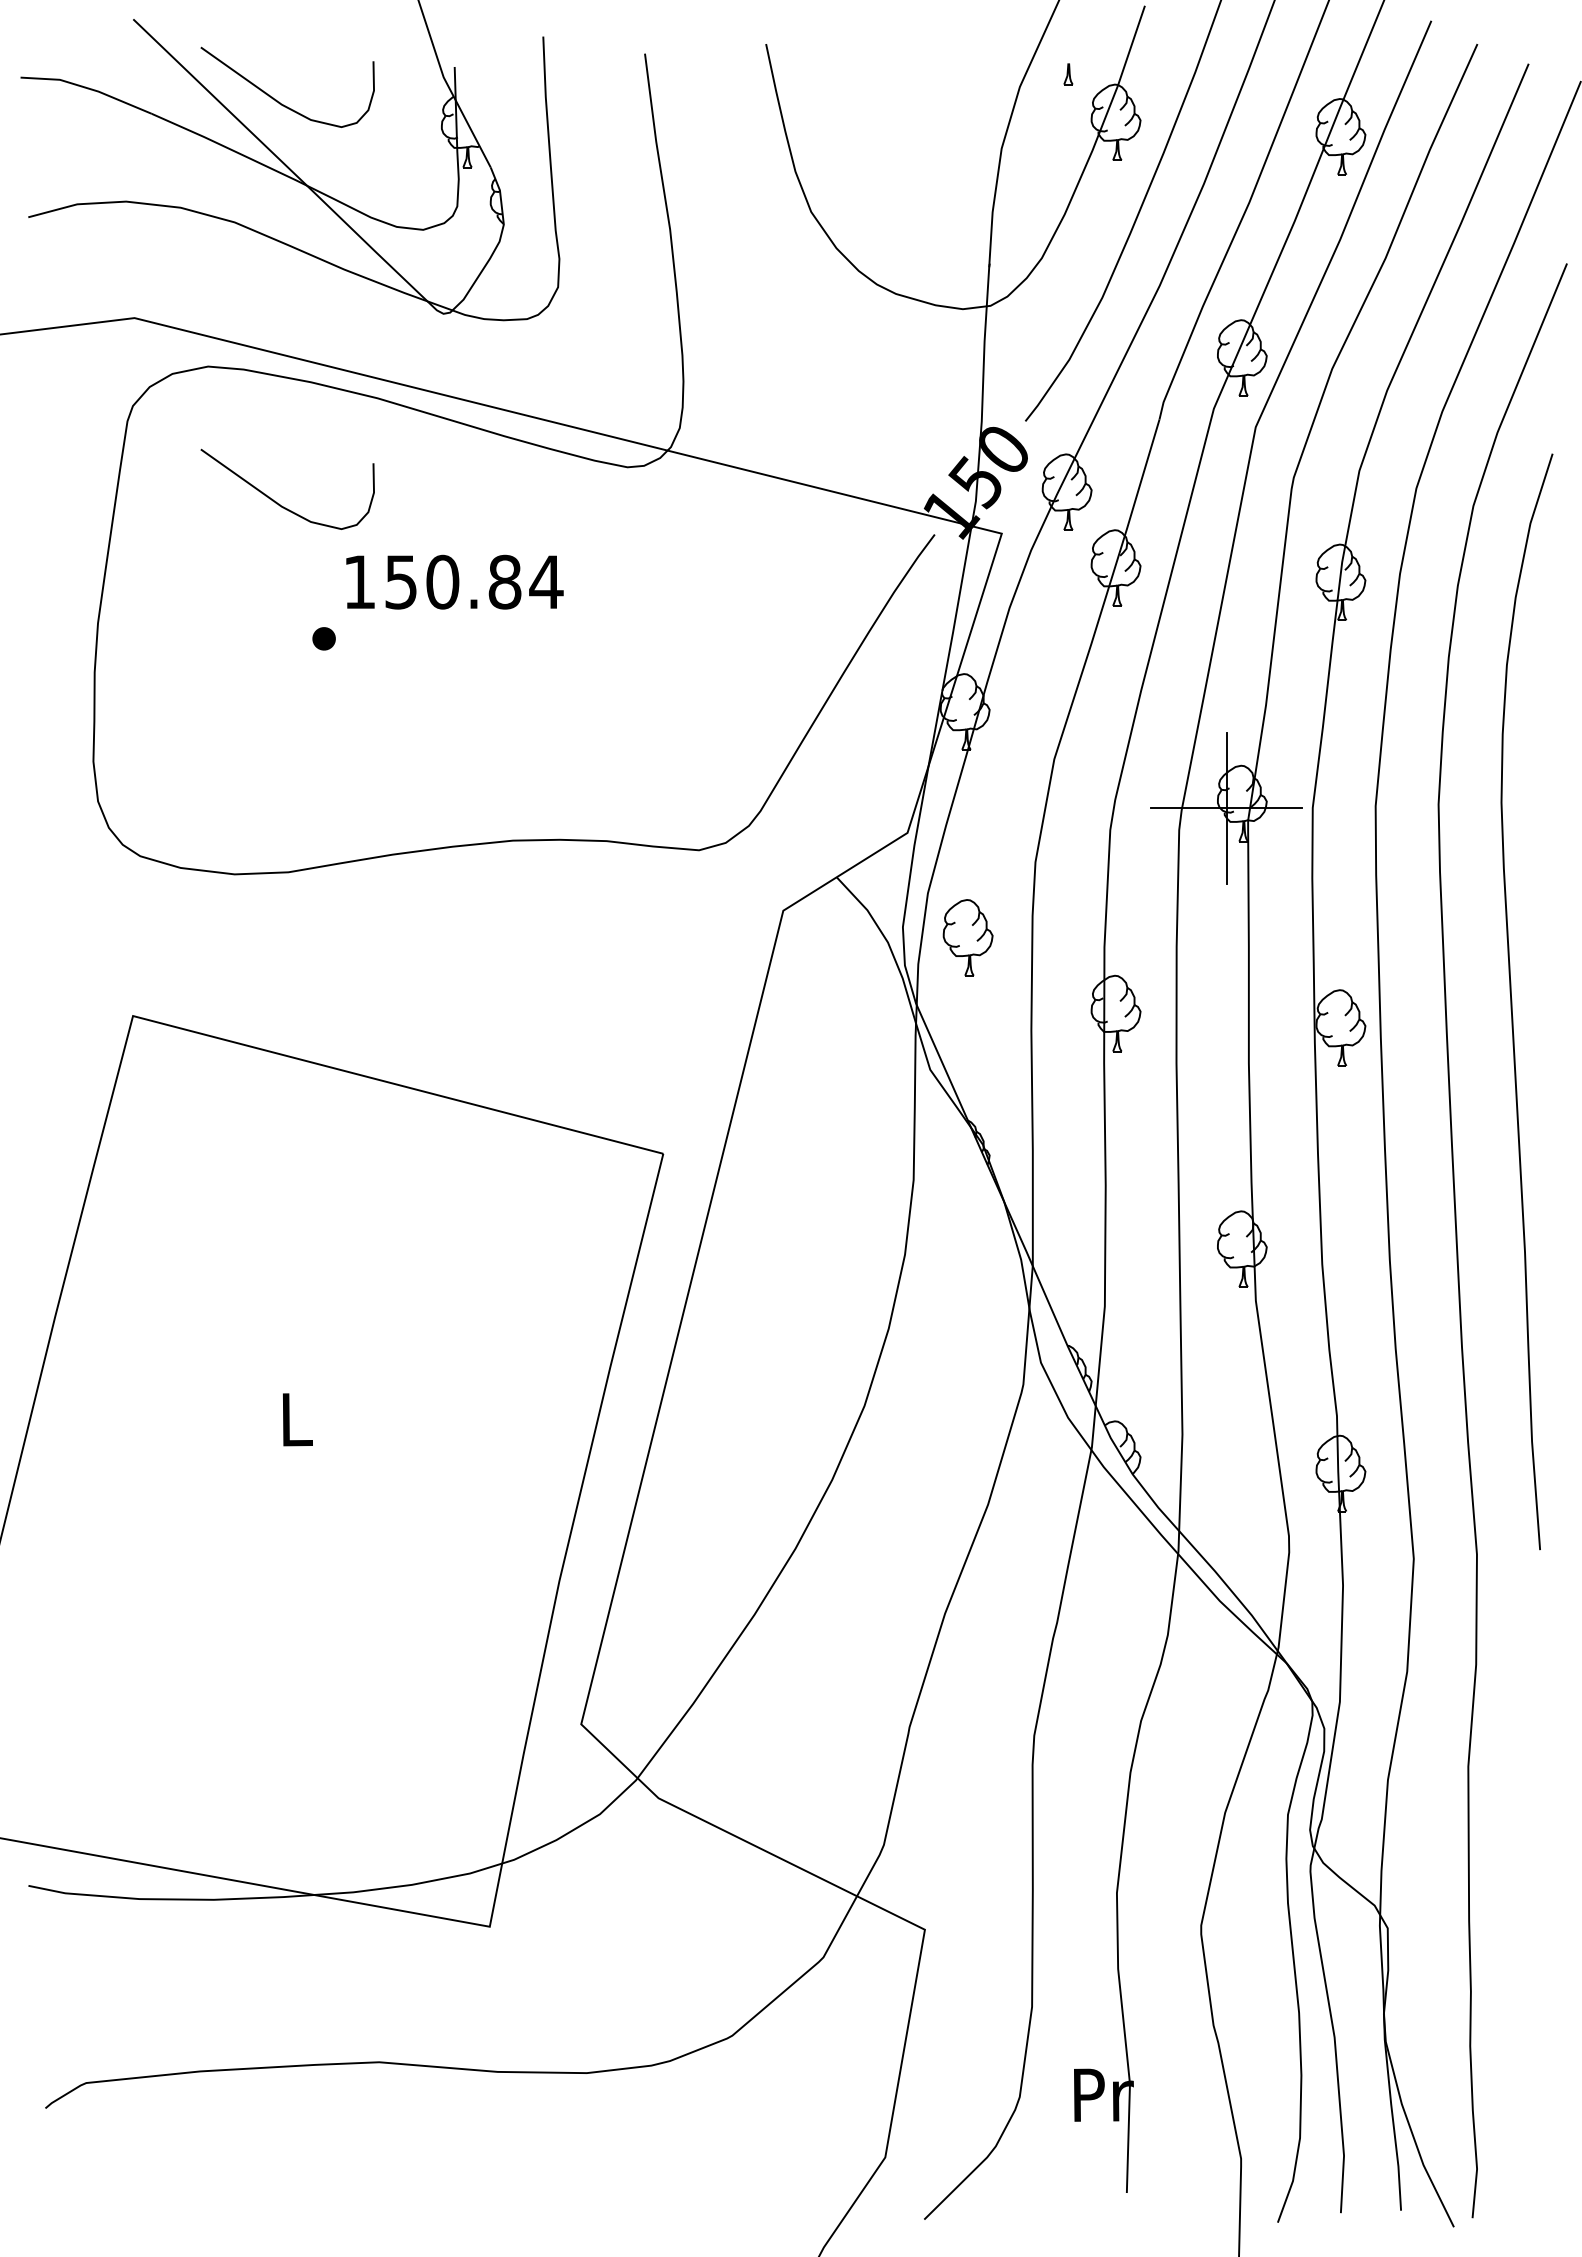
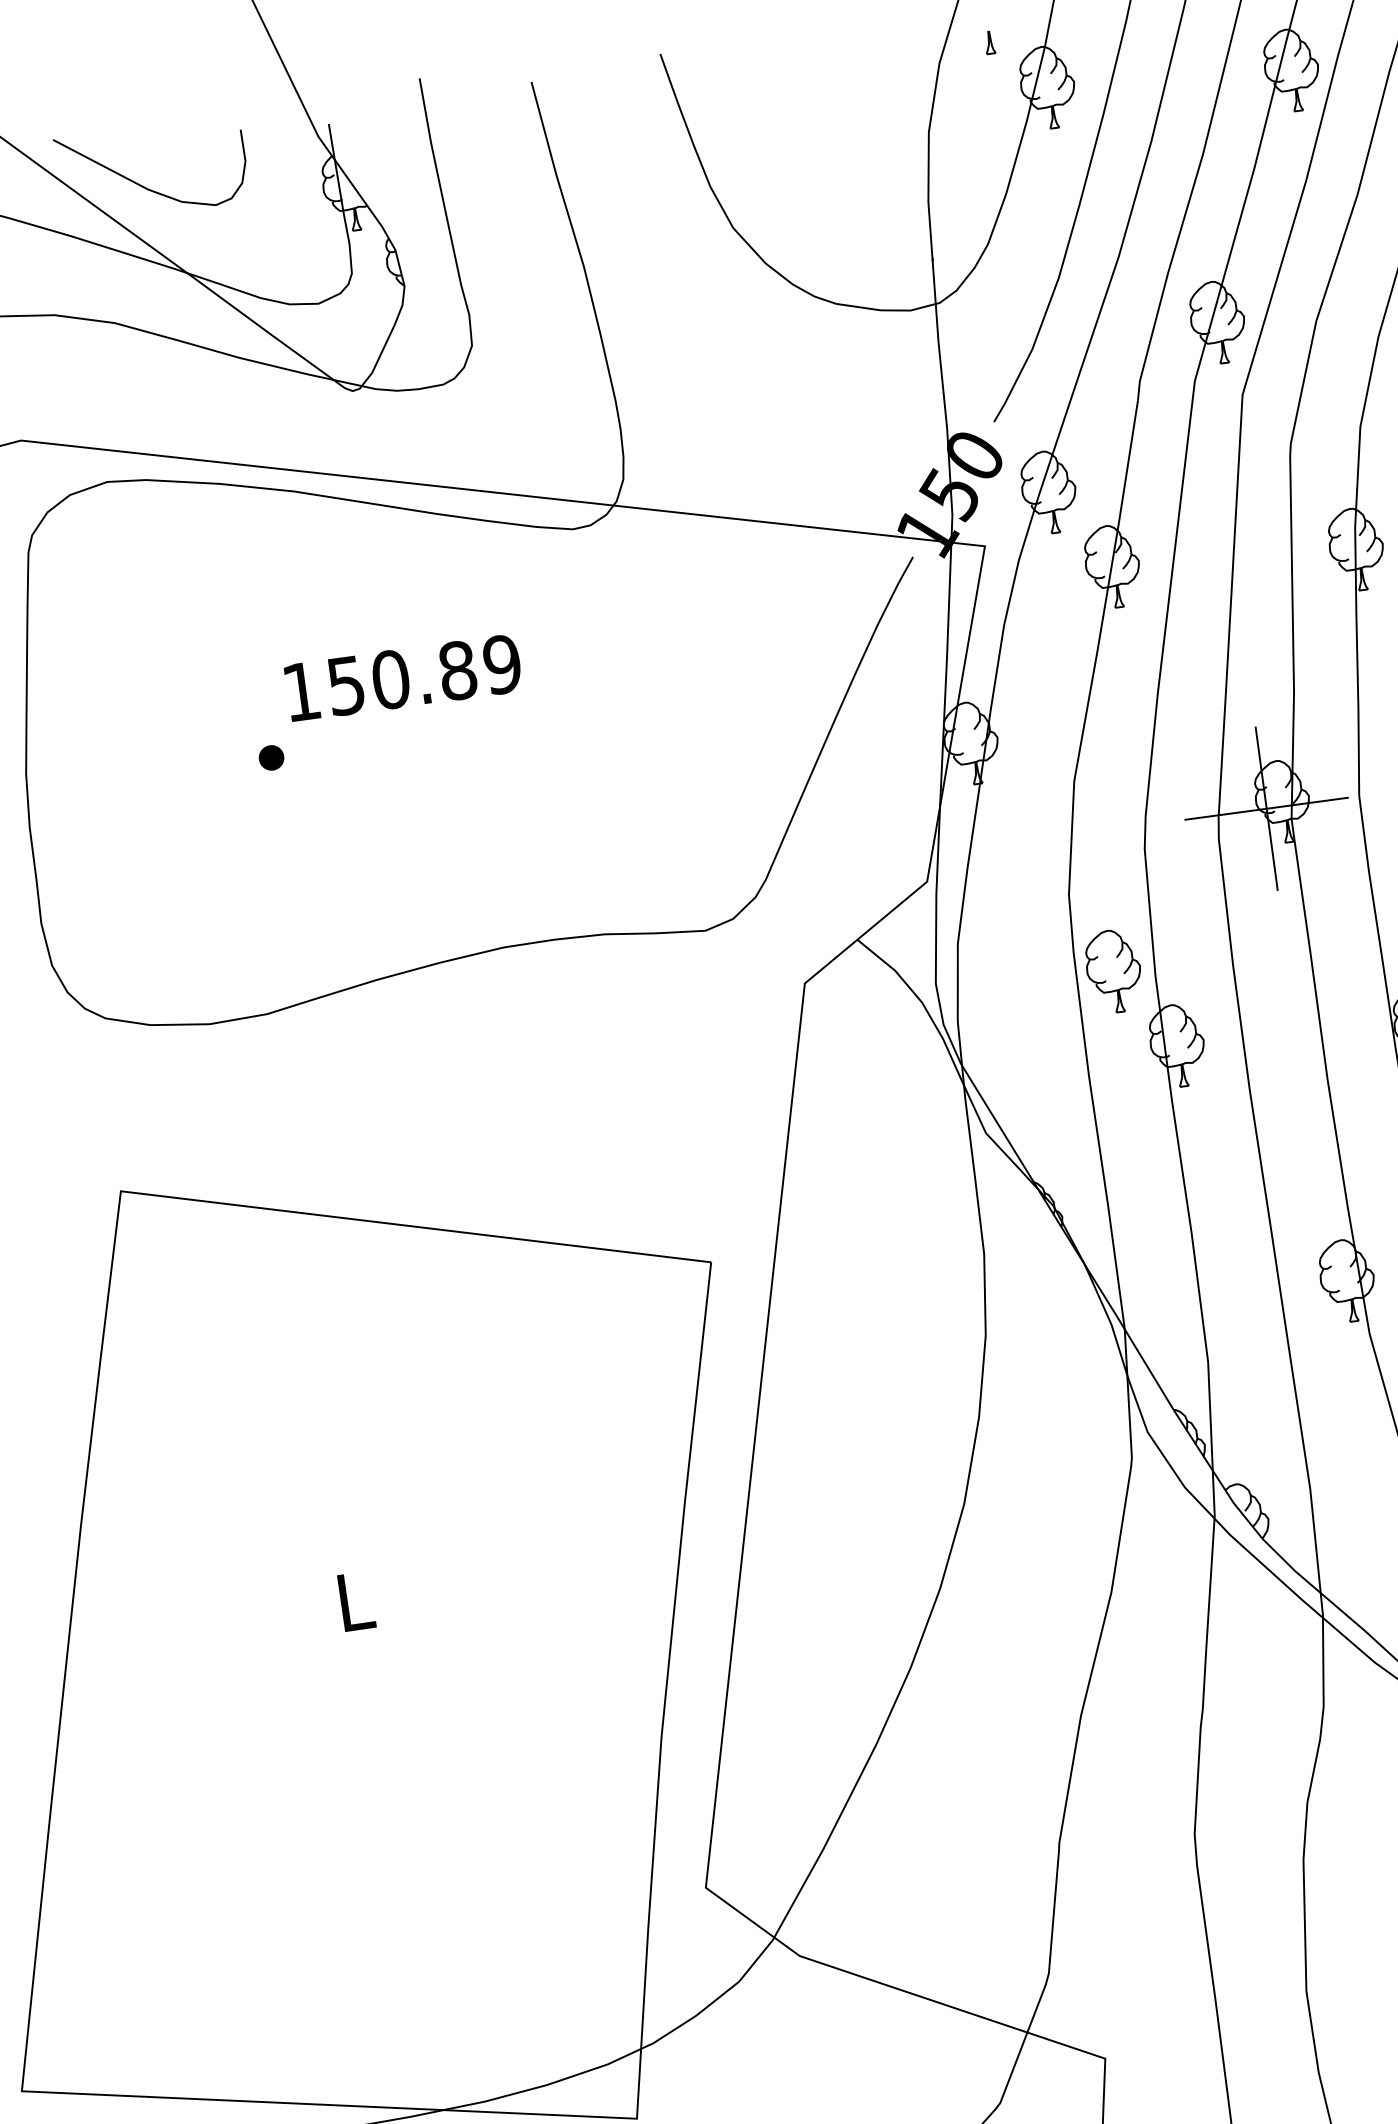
curve: (279, 503) -> (203, 618), removed
text: (546, 581) -> (502, 663), 150.84 -> 150.89
part: (967, 937) -> (1113, 971), moved

